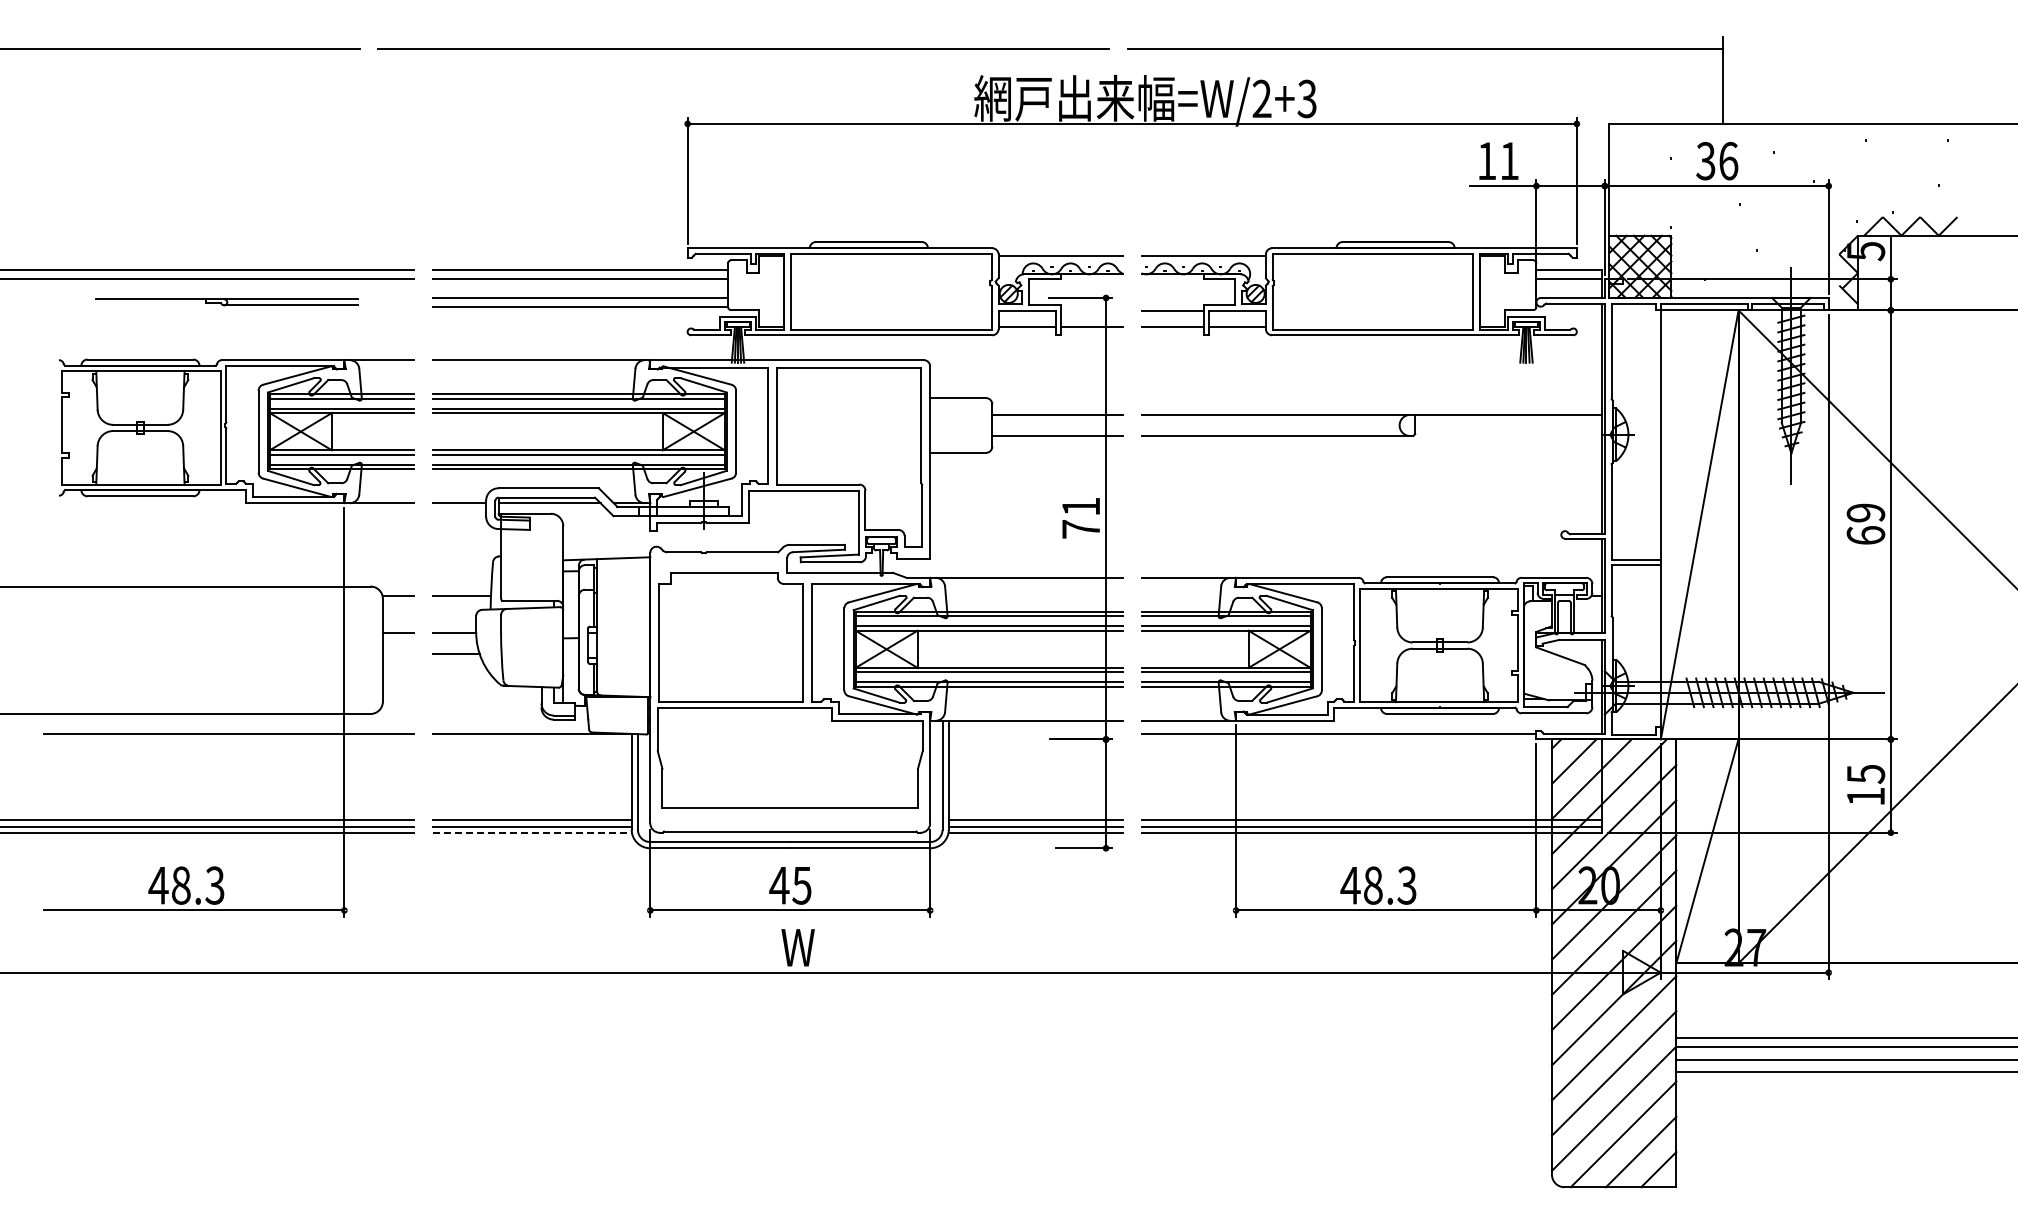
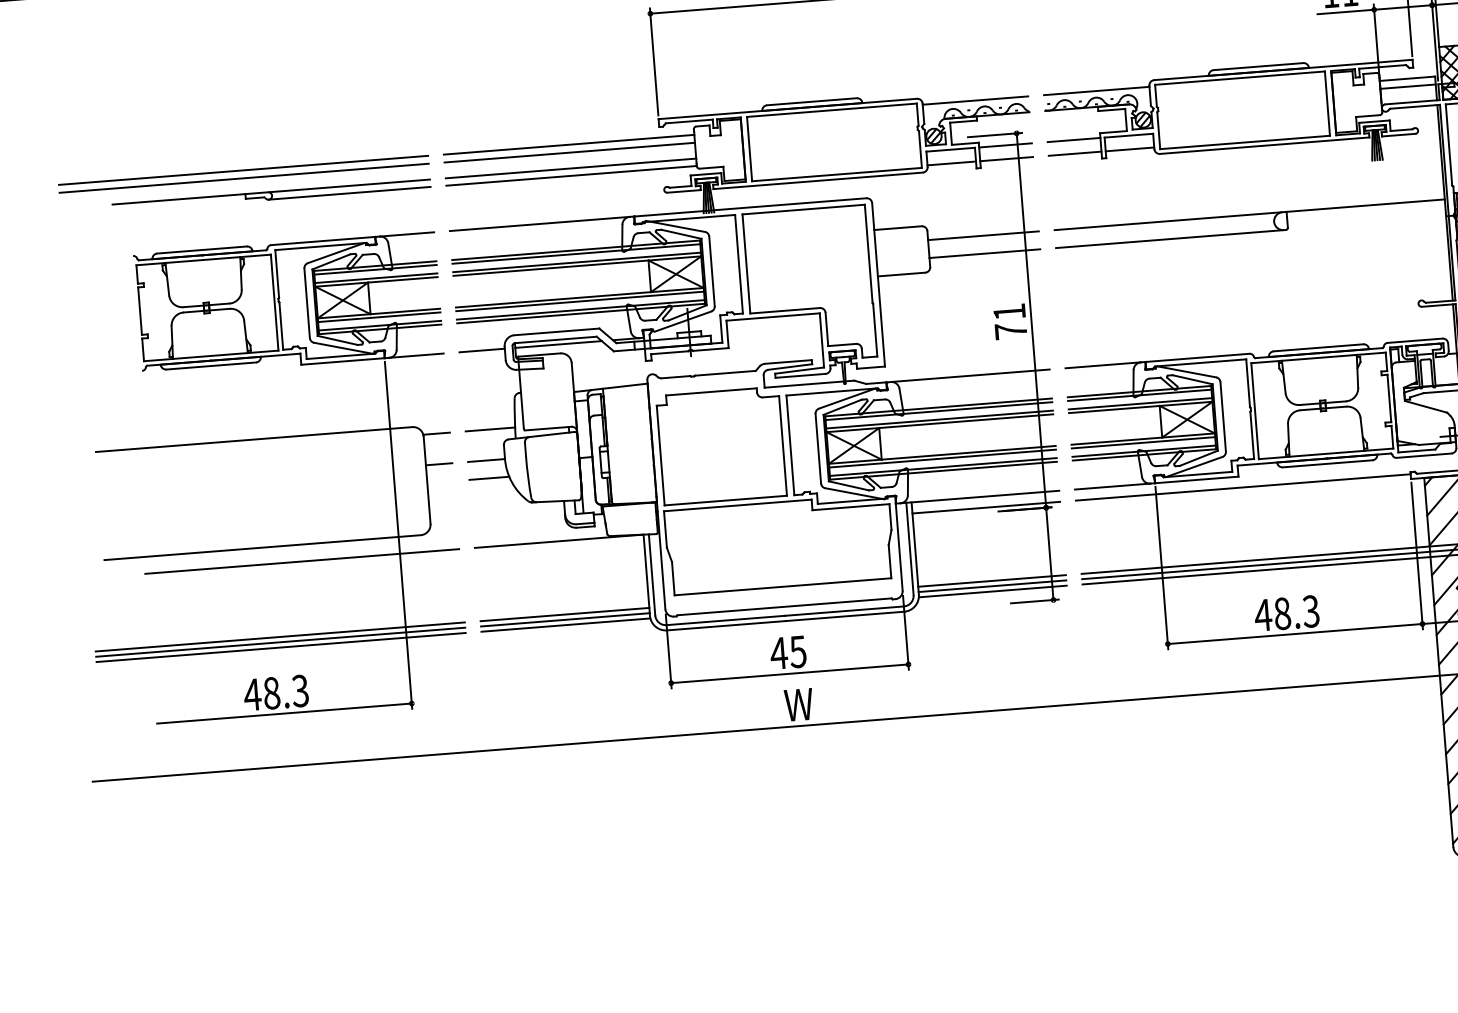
part: (226, 302) -> (271, 195), size x1.43
line: (1091, 311) -> (1005, 145), added
line: (1035, 733) -> (985, 507), added
line: (532, 832) -> (566, 624), dashed -> solid

